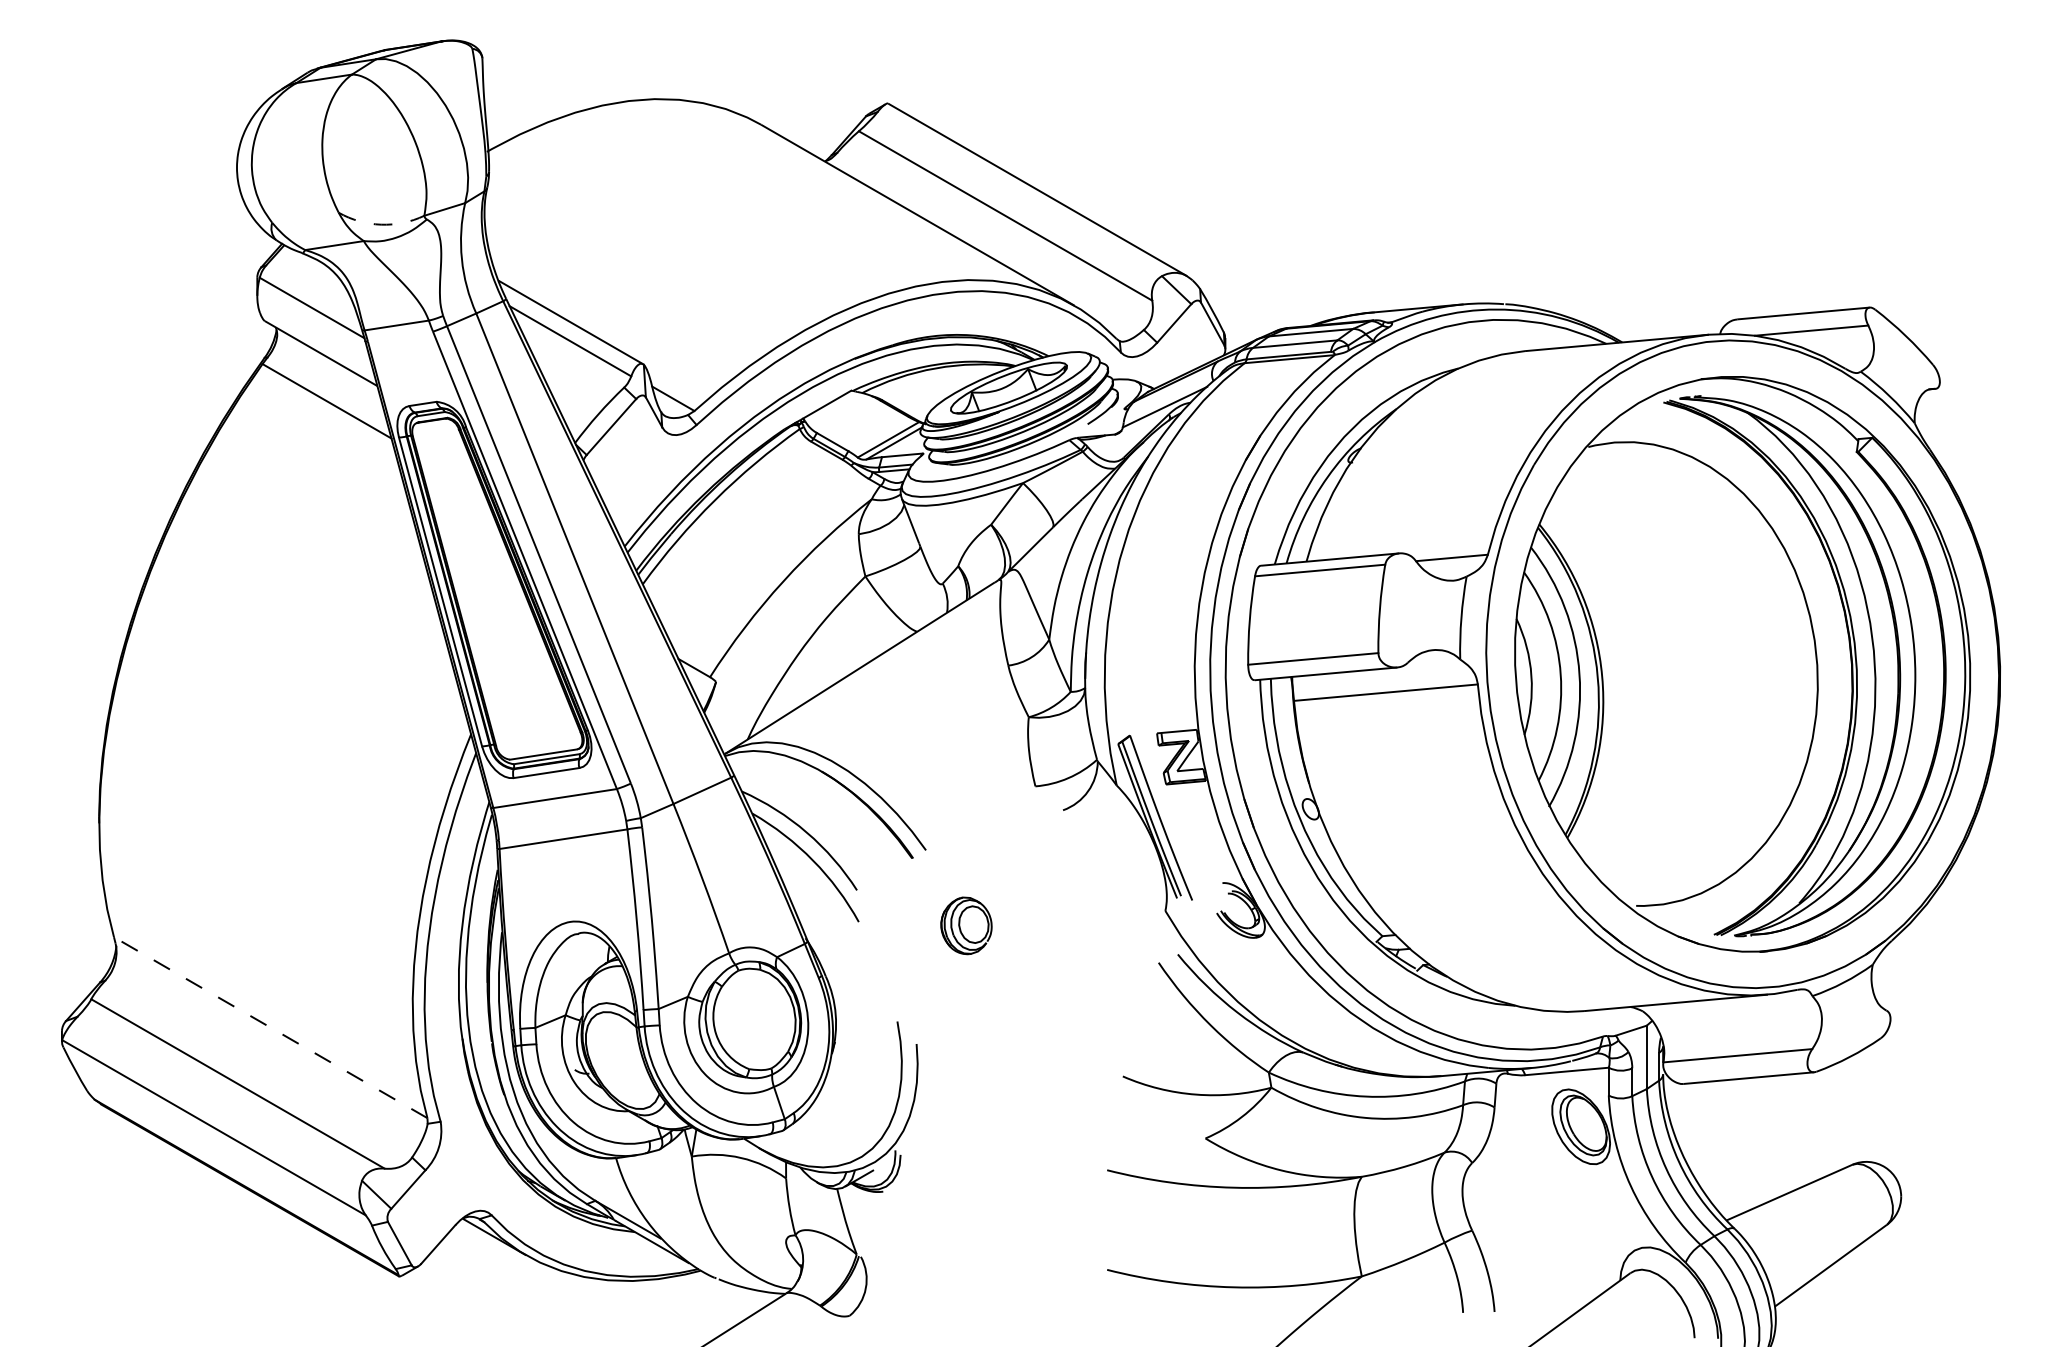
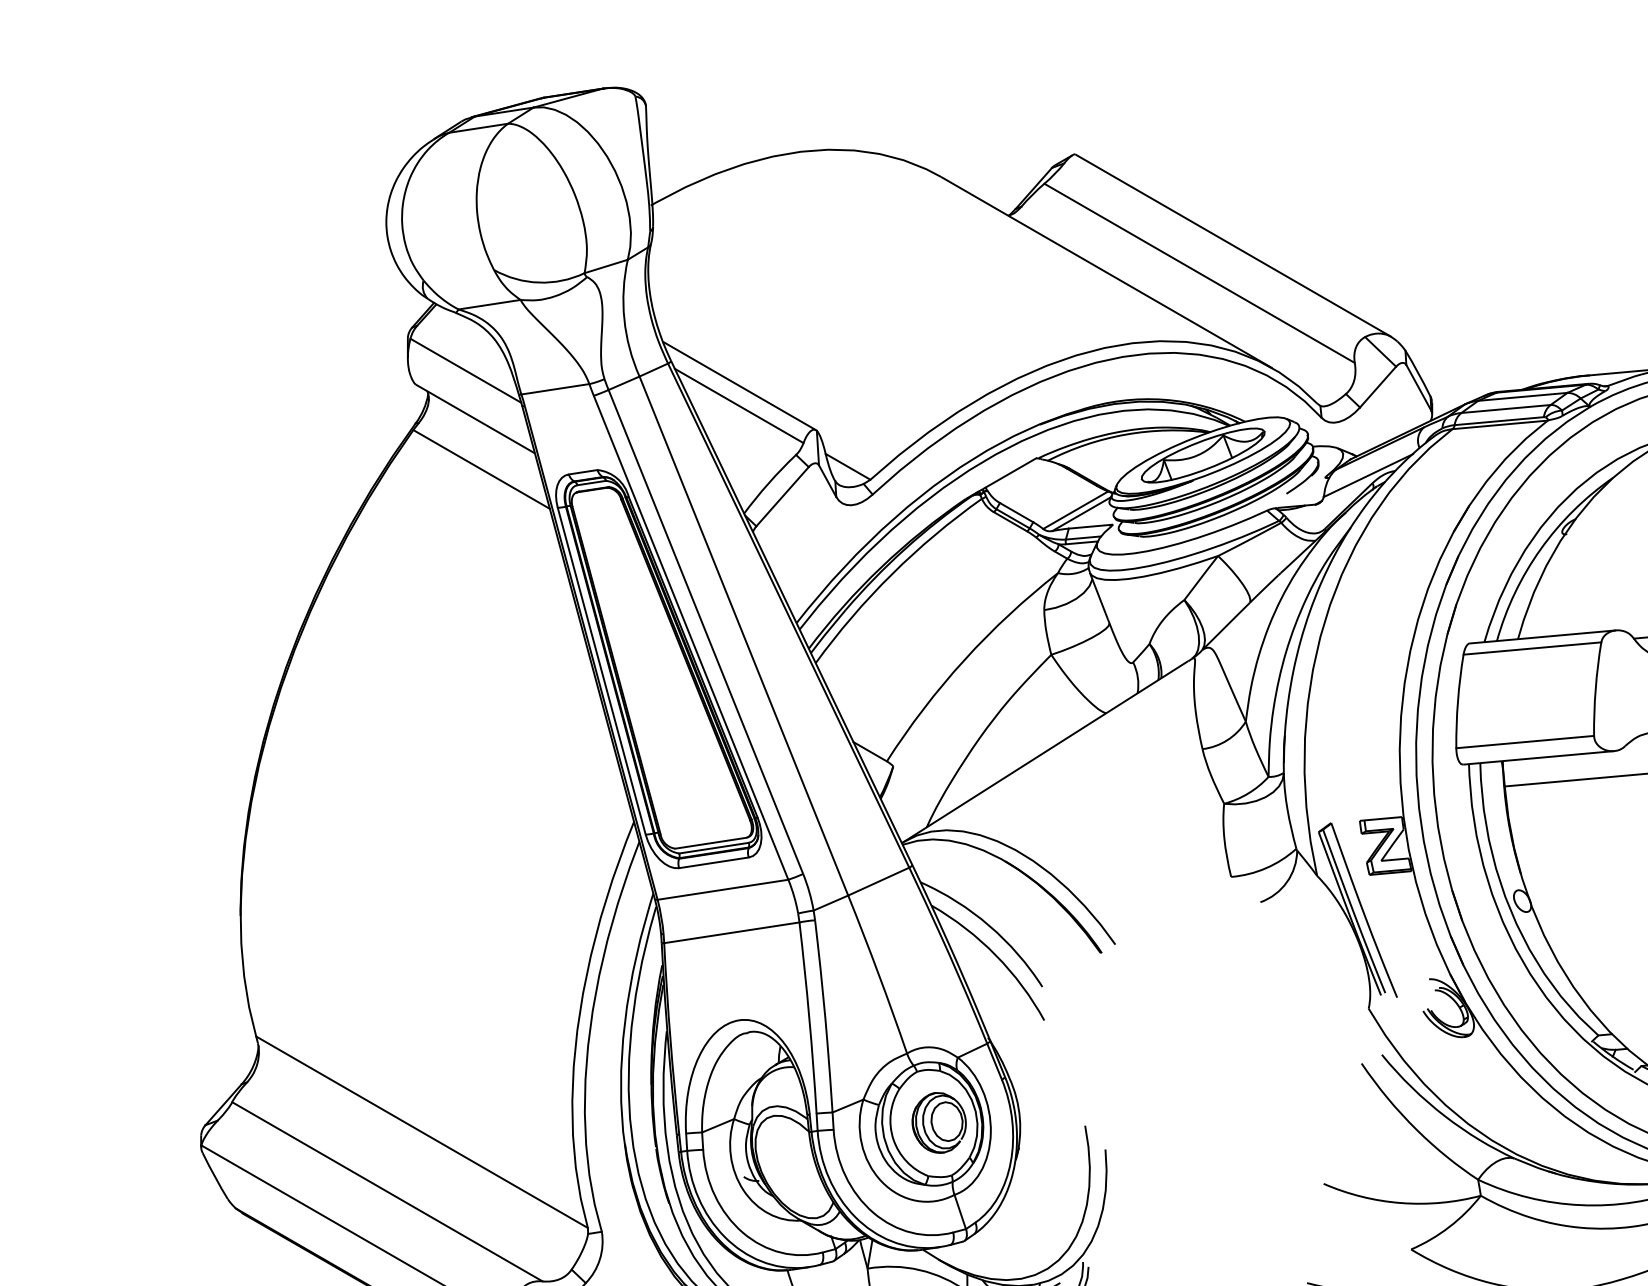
arc: (381, 224) -> (539, 282), dashed -> solid
part: (966, 925) -> (939, 1122), moved
line: (270, 1027) -> (421, 1132), dashed -> solid

